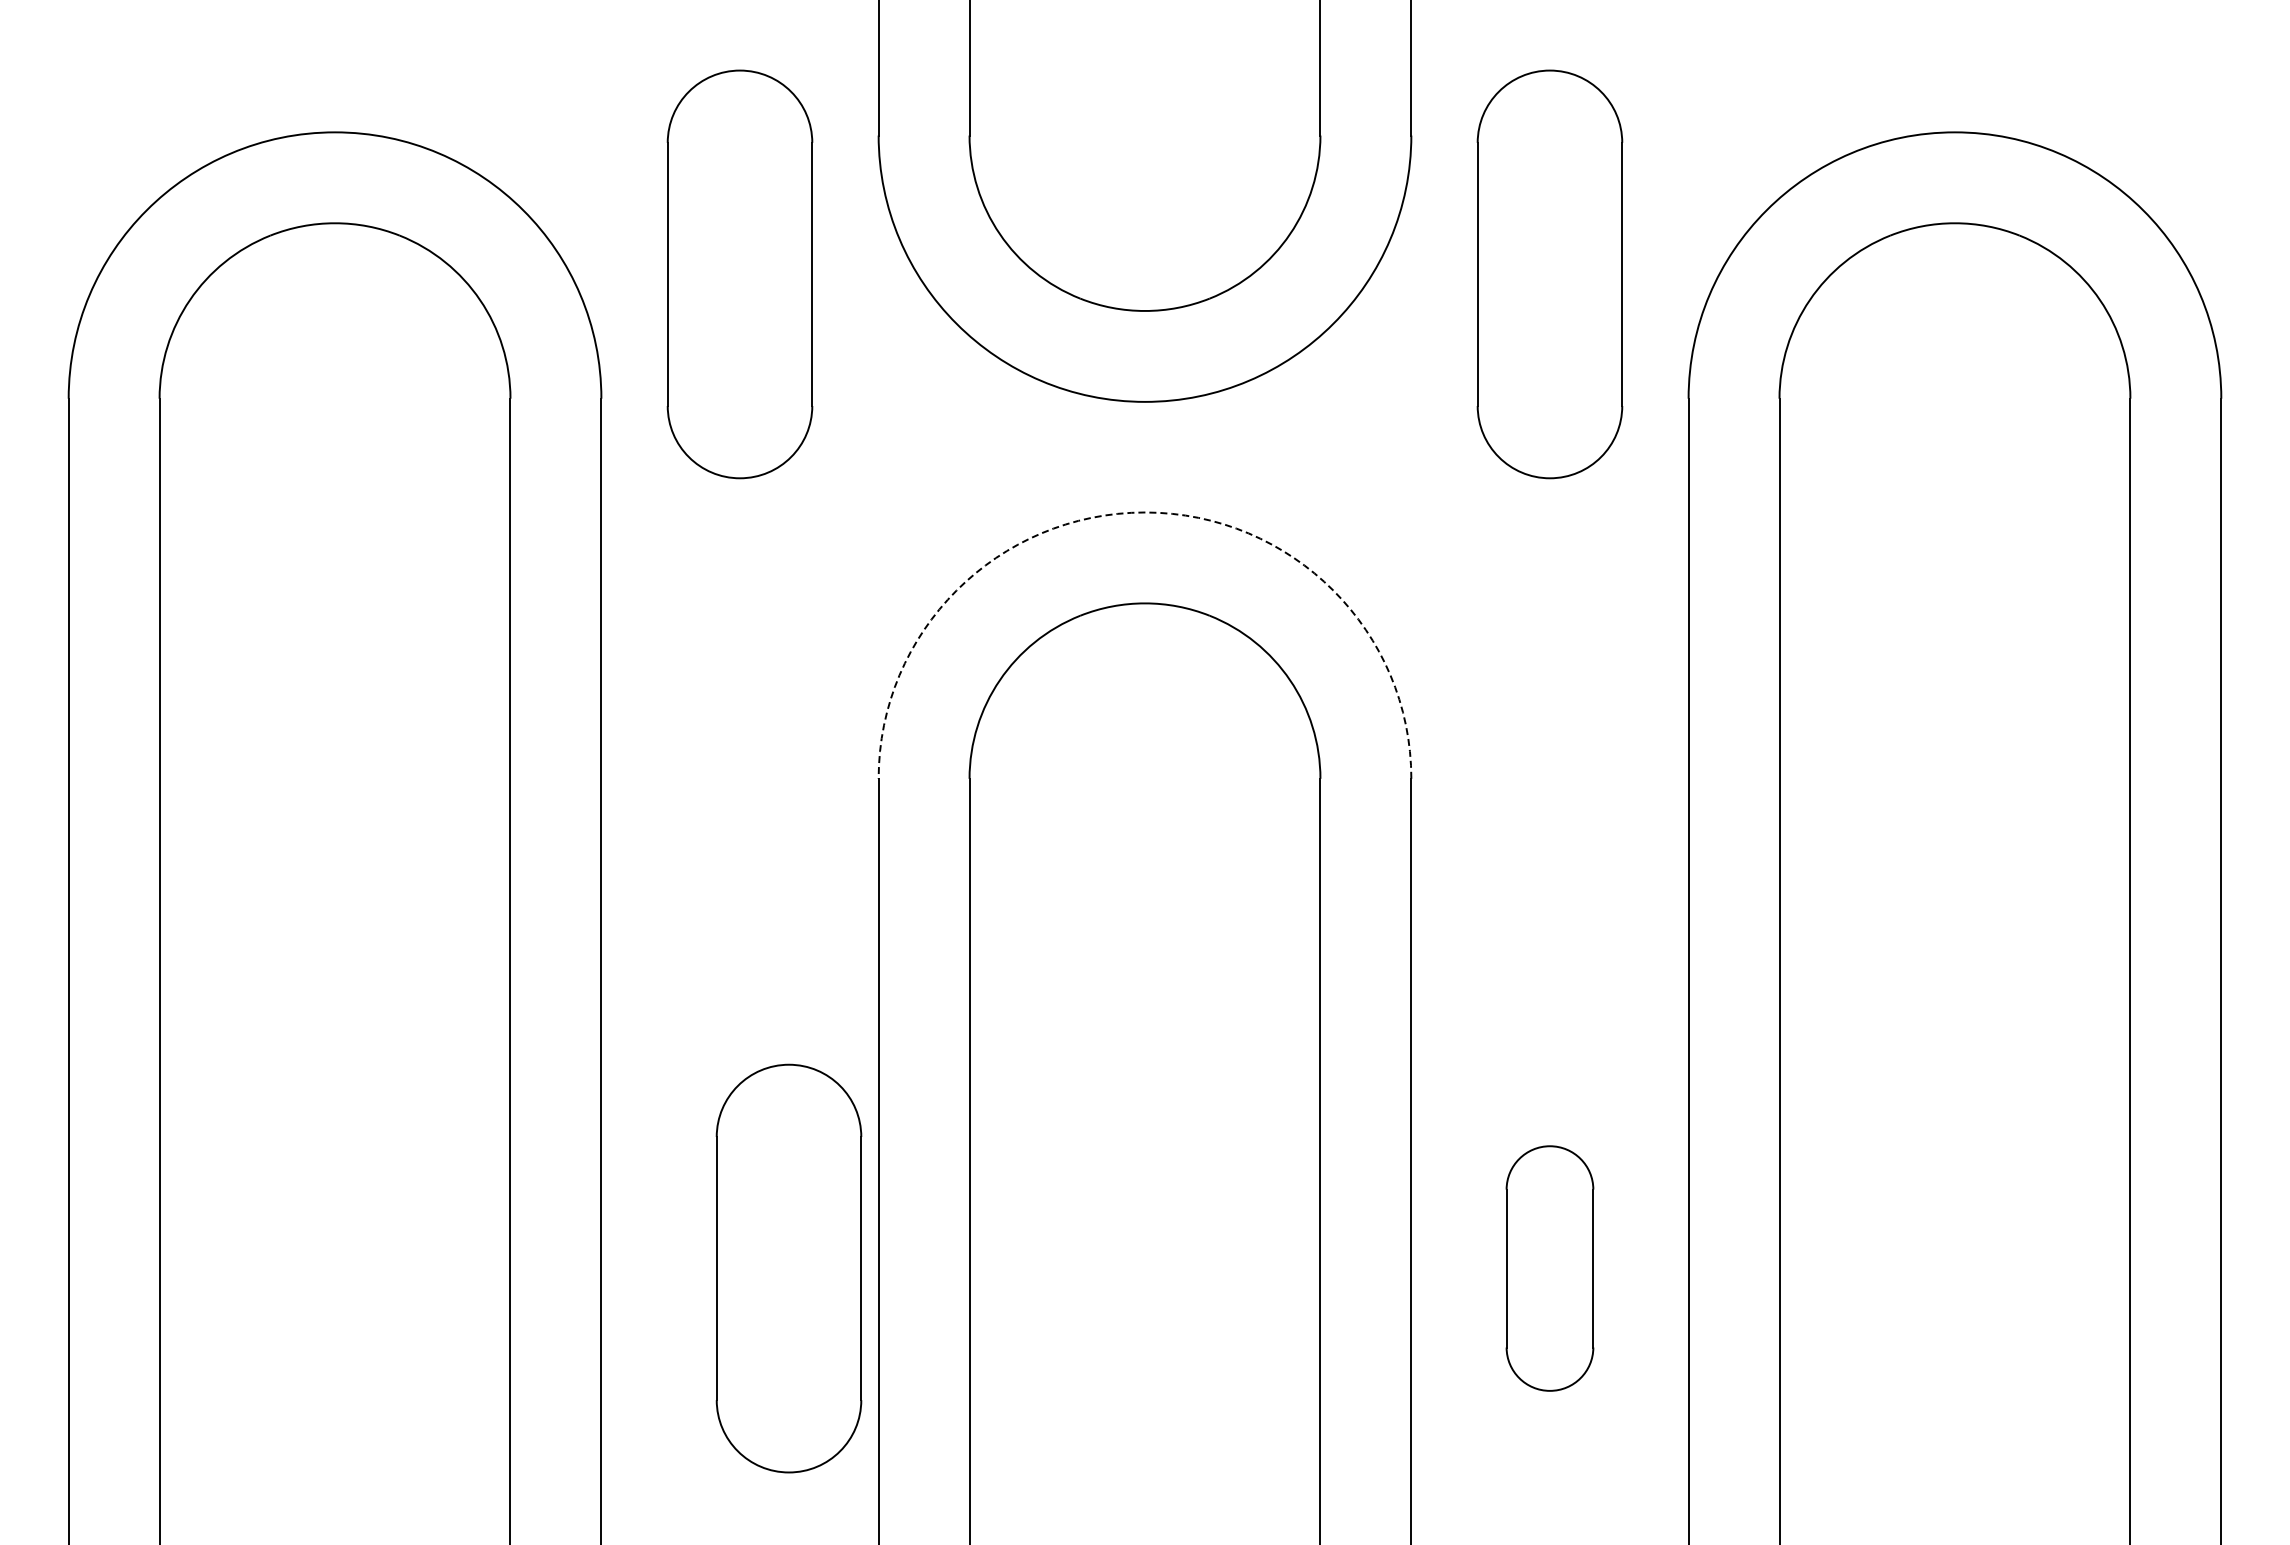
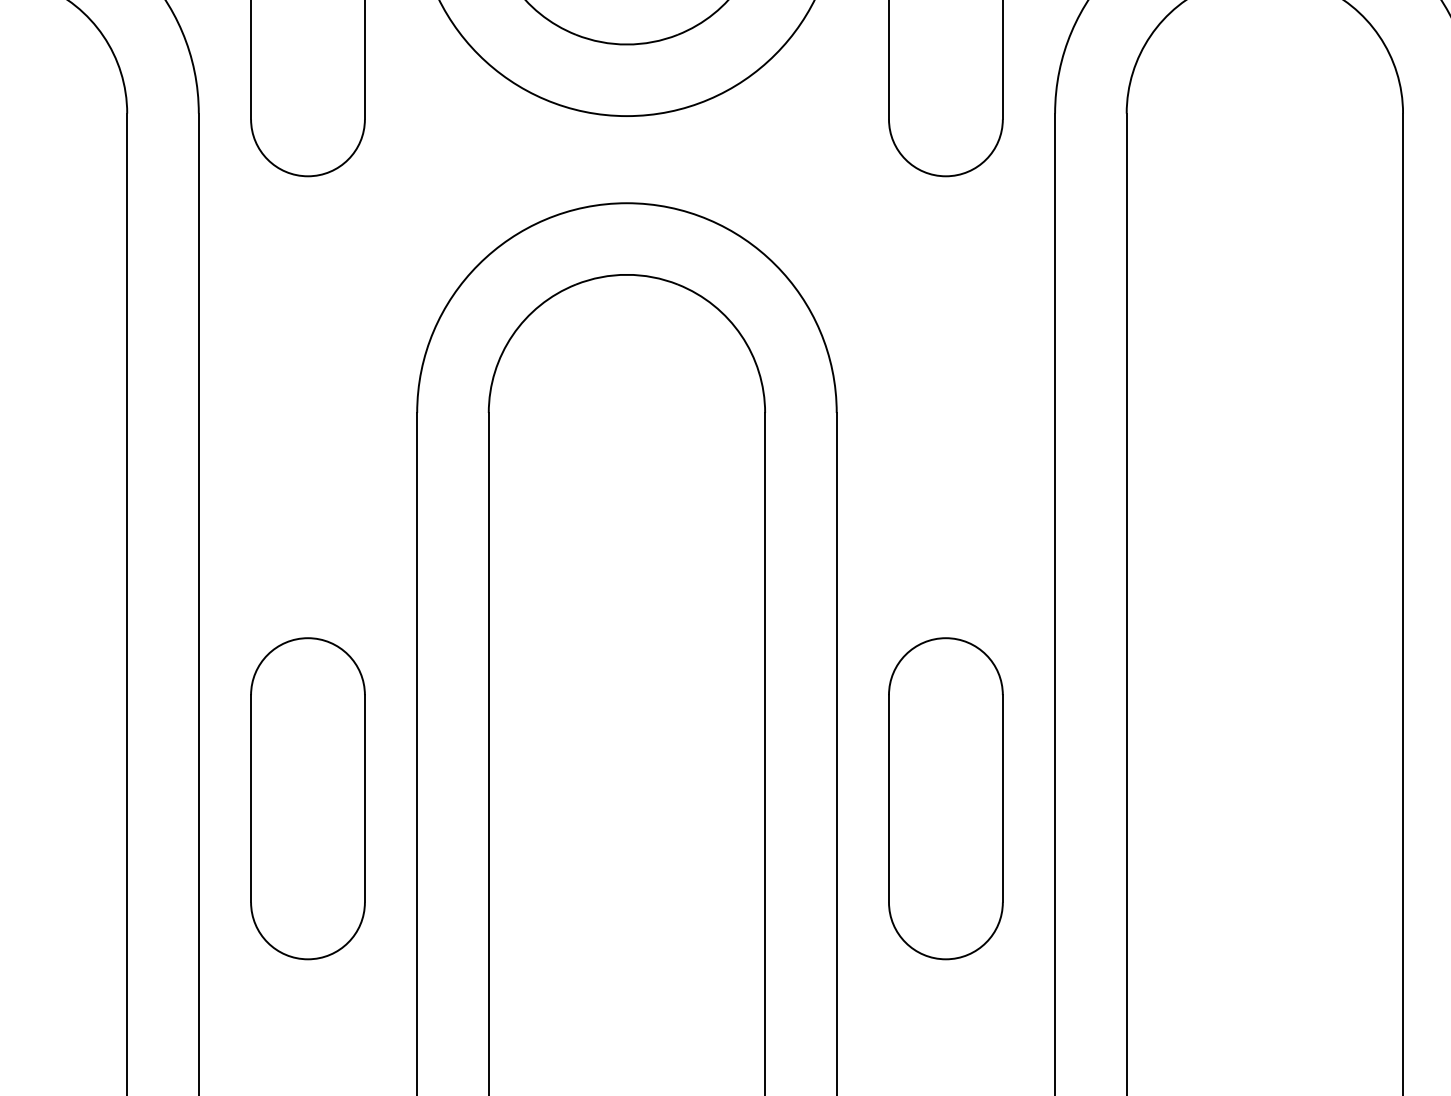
arc: (1145, 512) -> (627, 203), dashed -> solid
part: (788, 1268) -> (307, 798), moved
part: (1549, 1268) -> (945, 798), size x1.67

